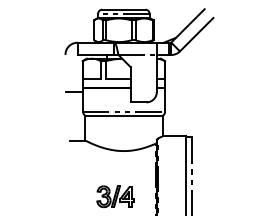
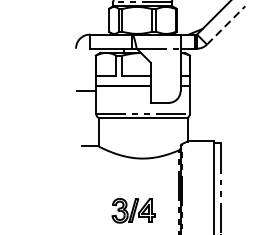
line: (196, 34) -> (225, 25), solid -> dashed

